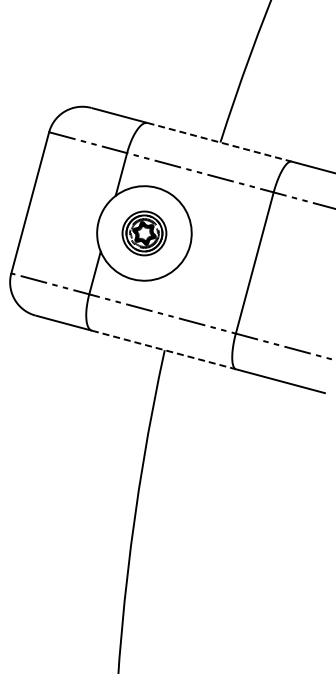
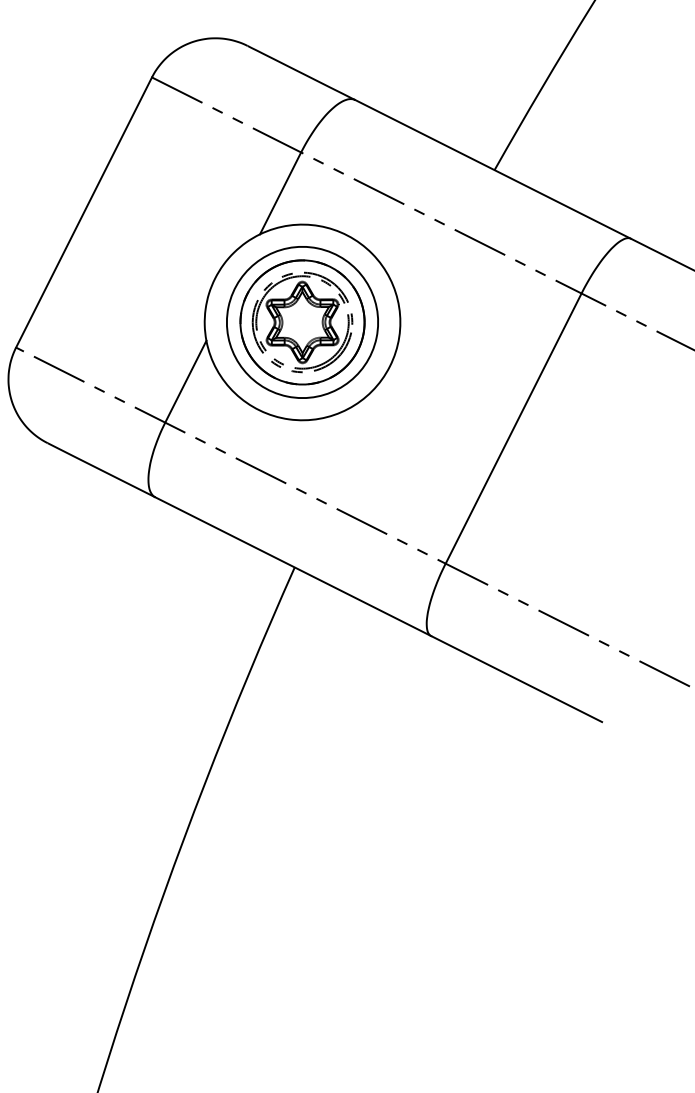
line: (219, 142) -> (492, 169), dashed -> solid
part: (144, 233) -> (302, 322), size x1.67
line: (164, 350) -> (294, 567), dashed -> solid

